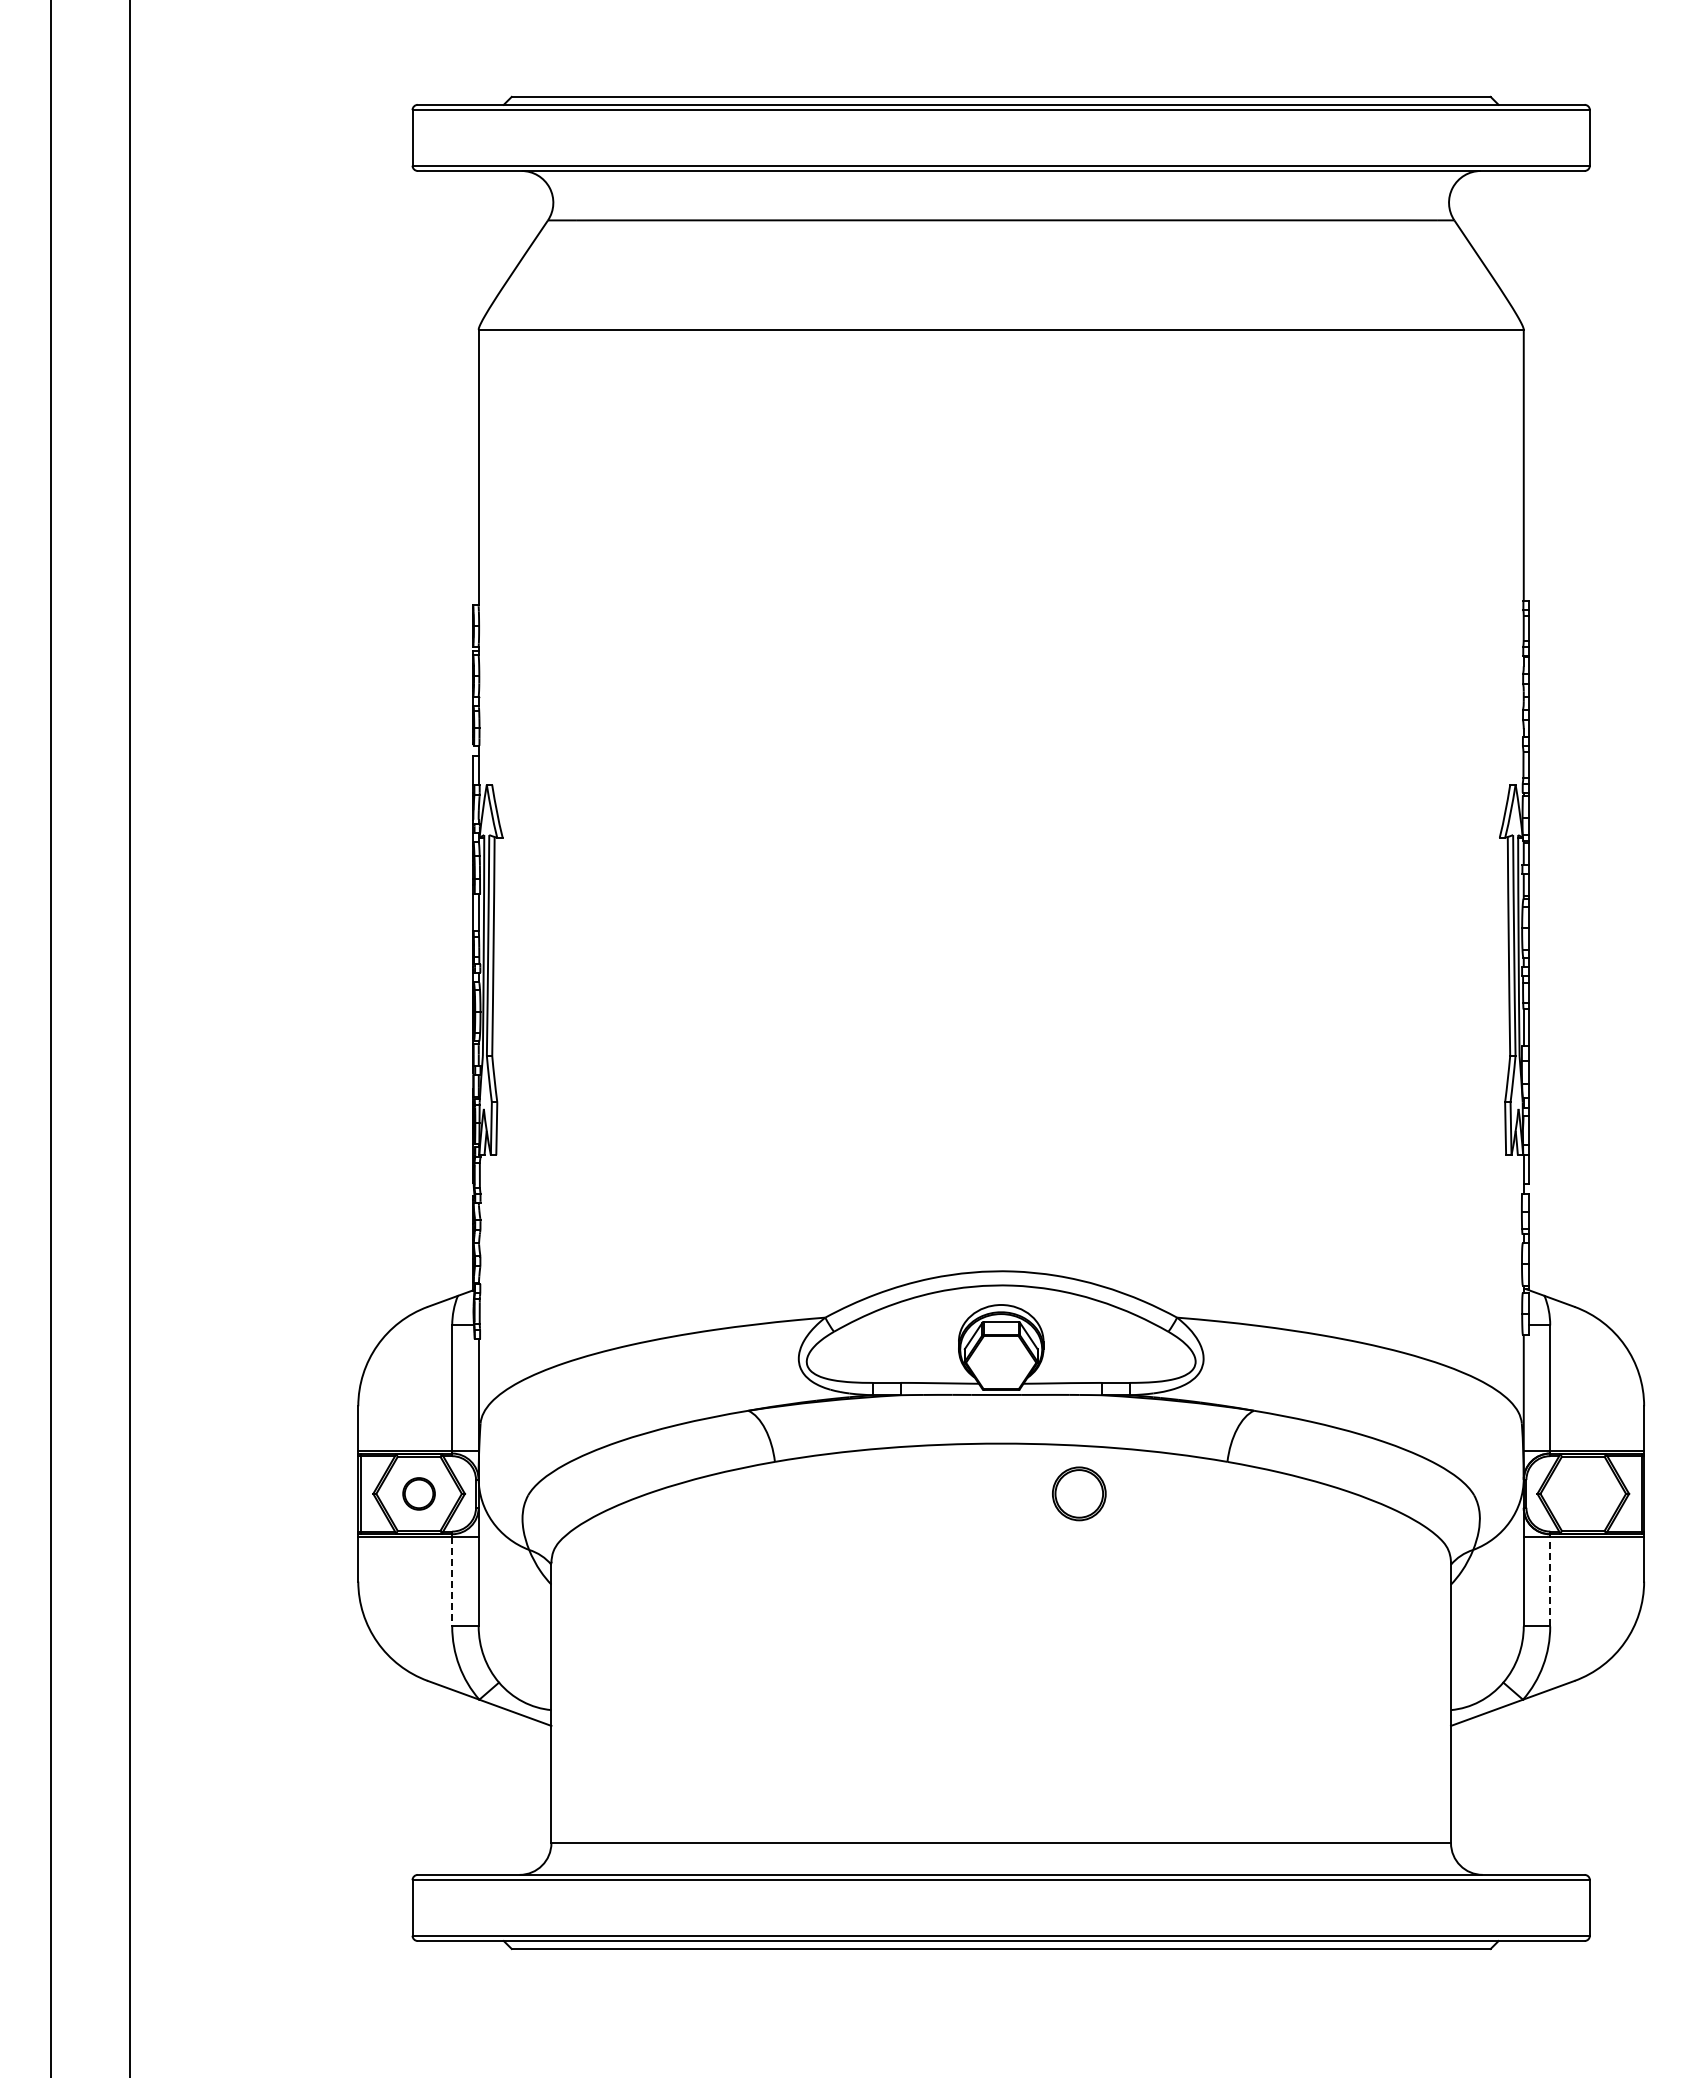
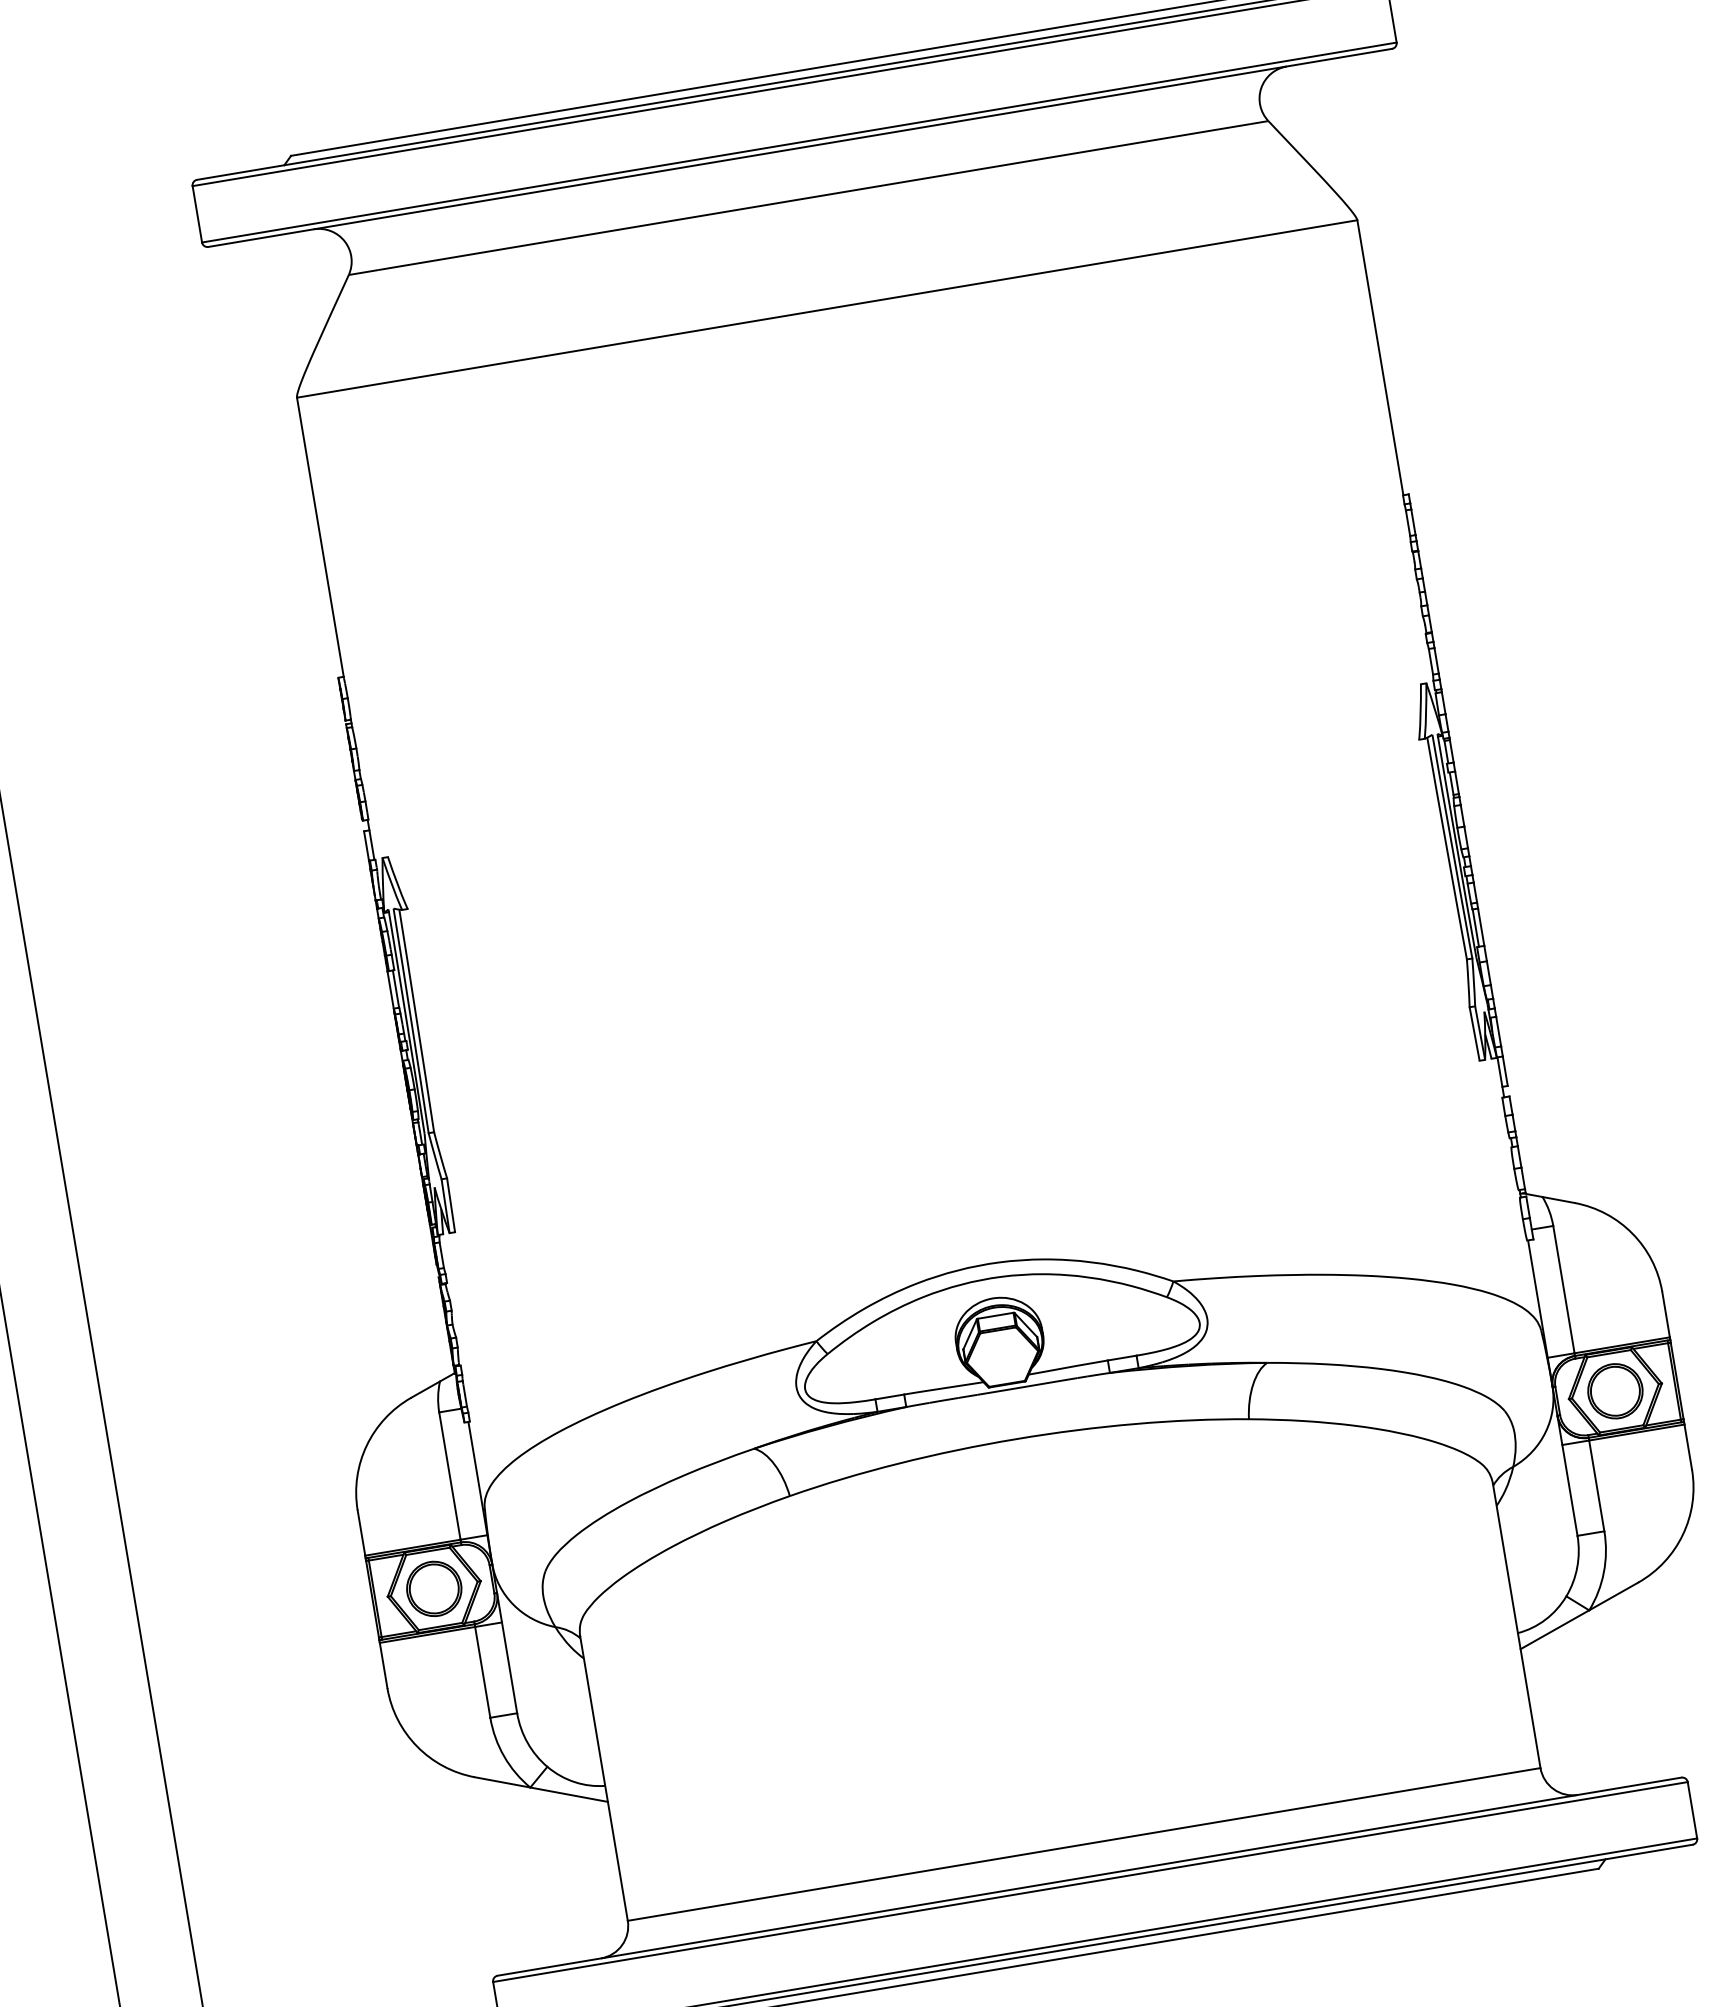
part: (418, 1493) -> (433, 1588), size x1.67
part: (1079, 1493) -> (1615, 1390), moved
line: (452, 1581) -> (483, 1672), dashed -> solid
line: (1550, 1581) -> (1597, 1485), dashed -> solid

